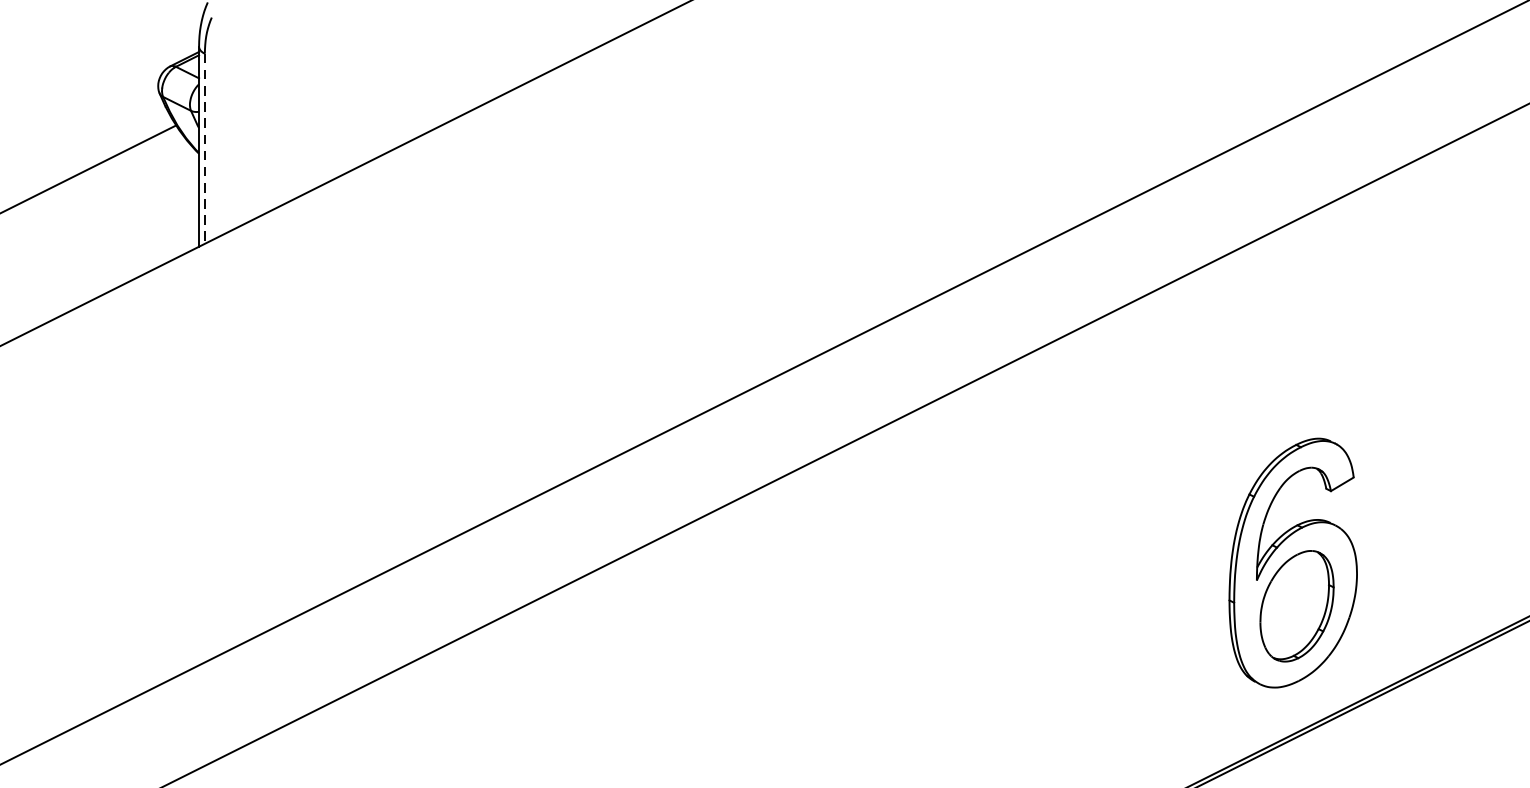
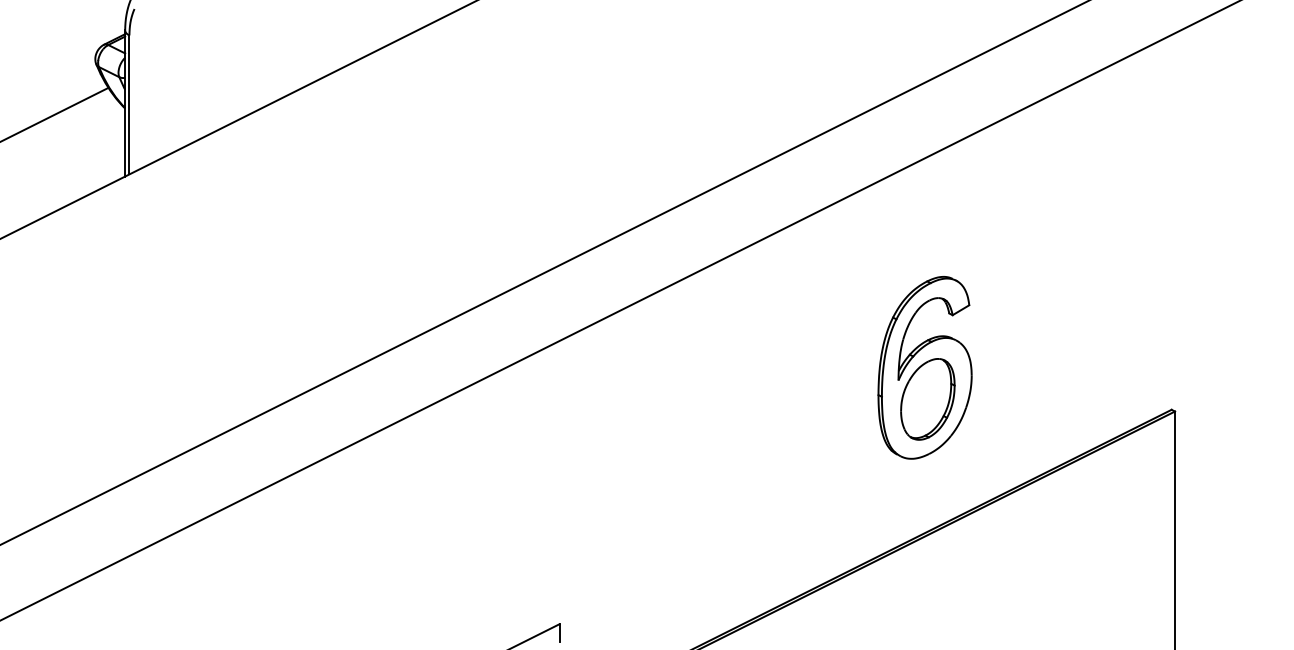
line: (204, 149) -> (129, 105), dashed -> solid
part: (1292, 562) -> (924, 367), moved

